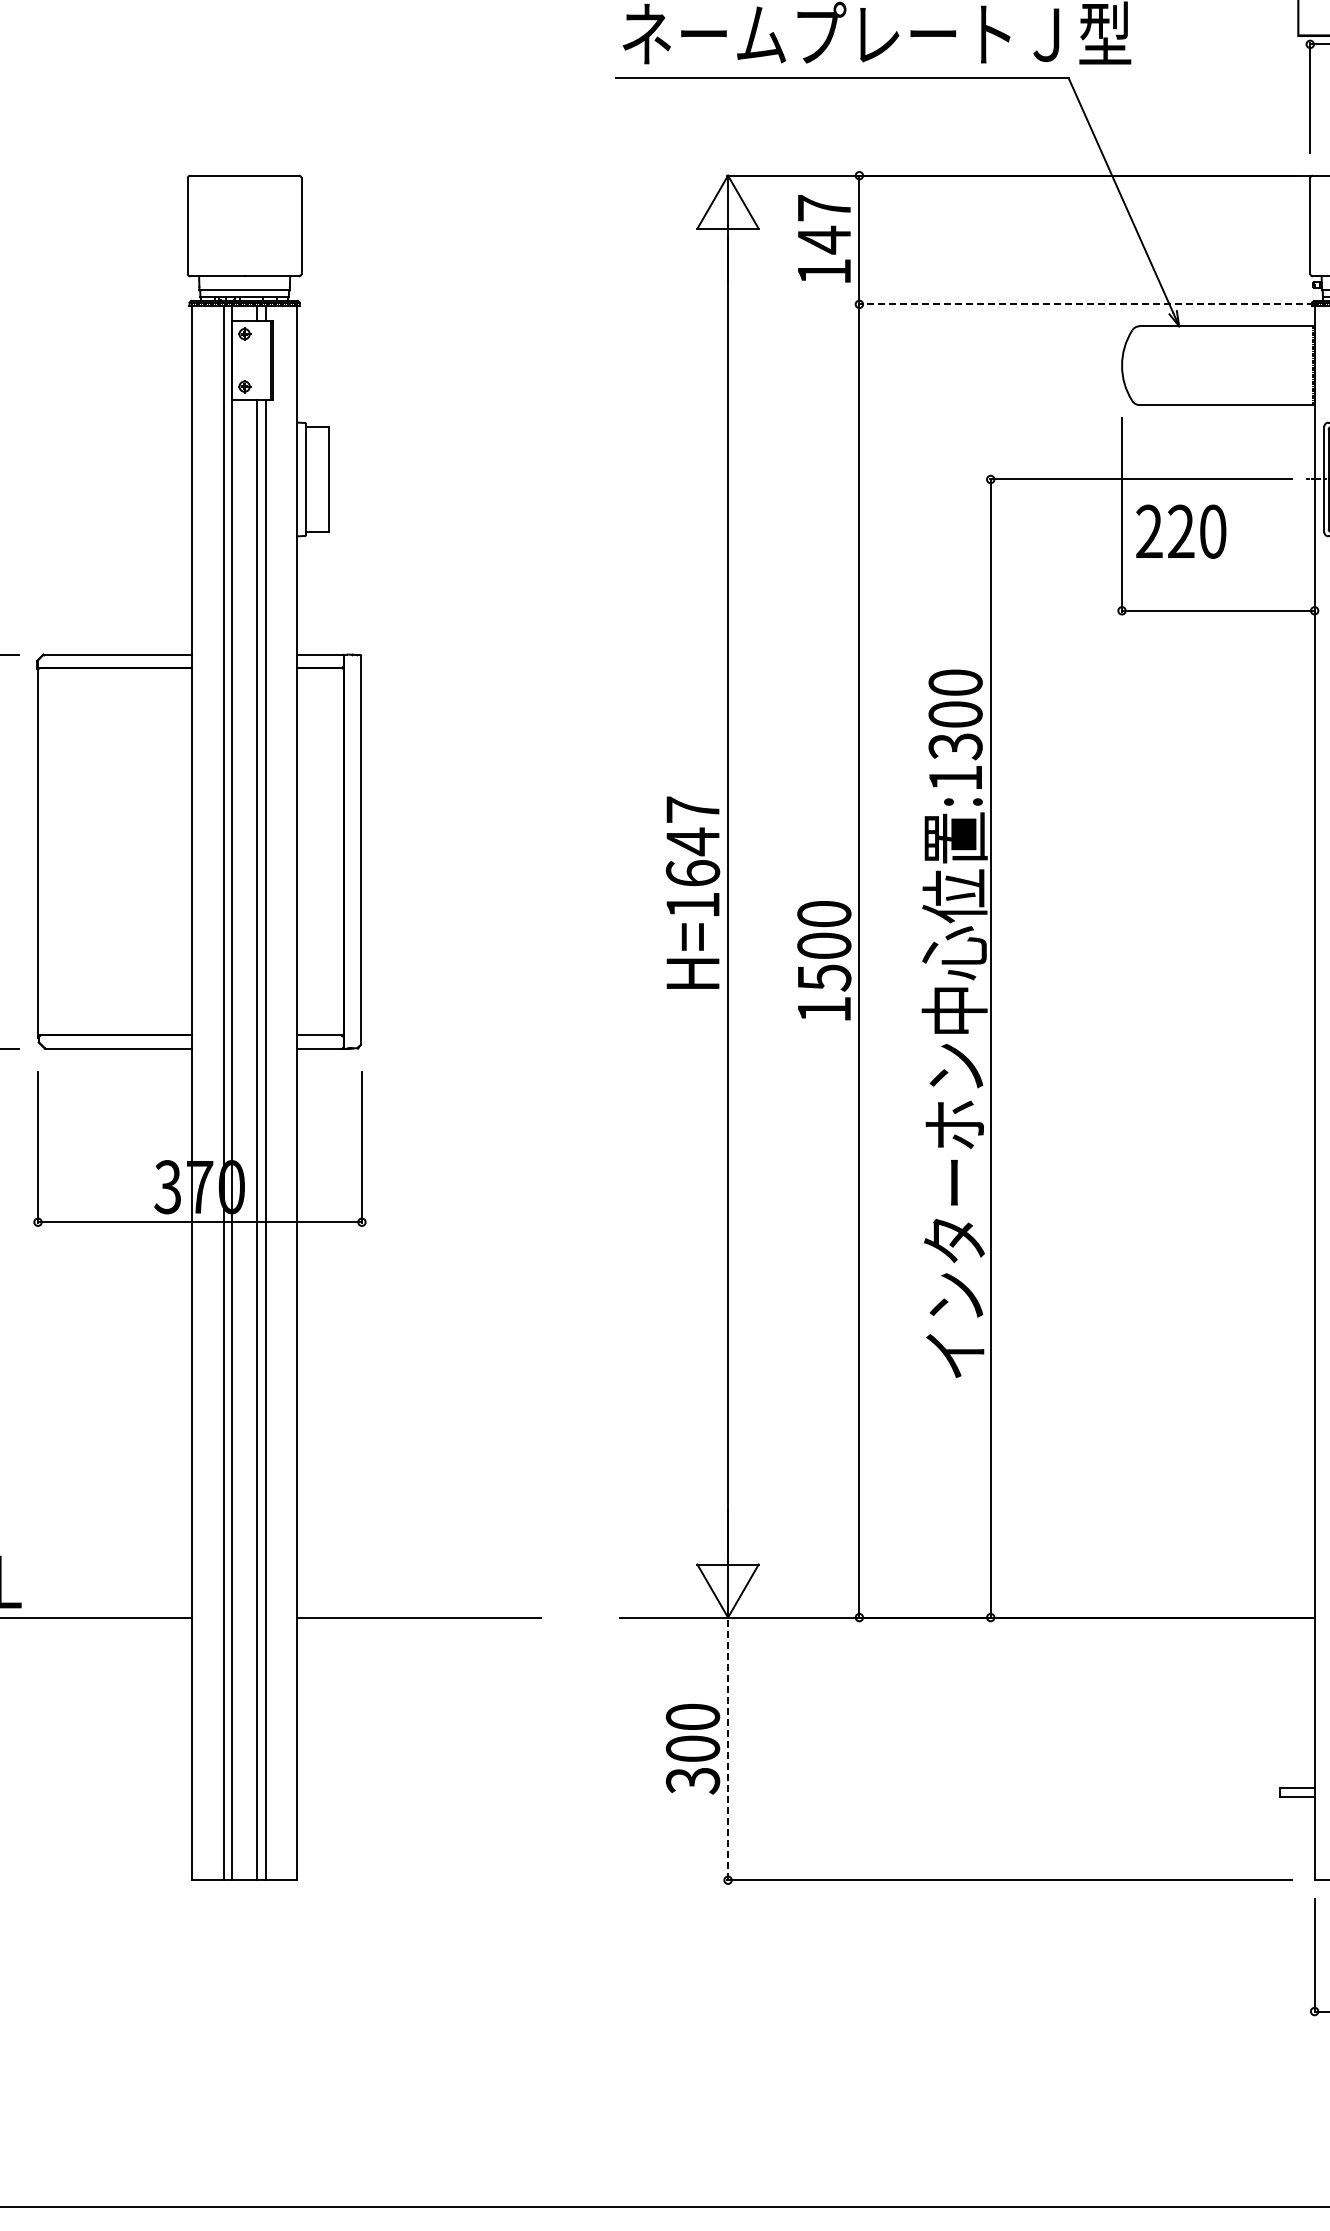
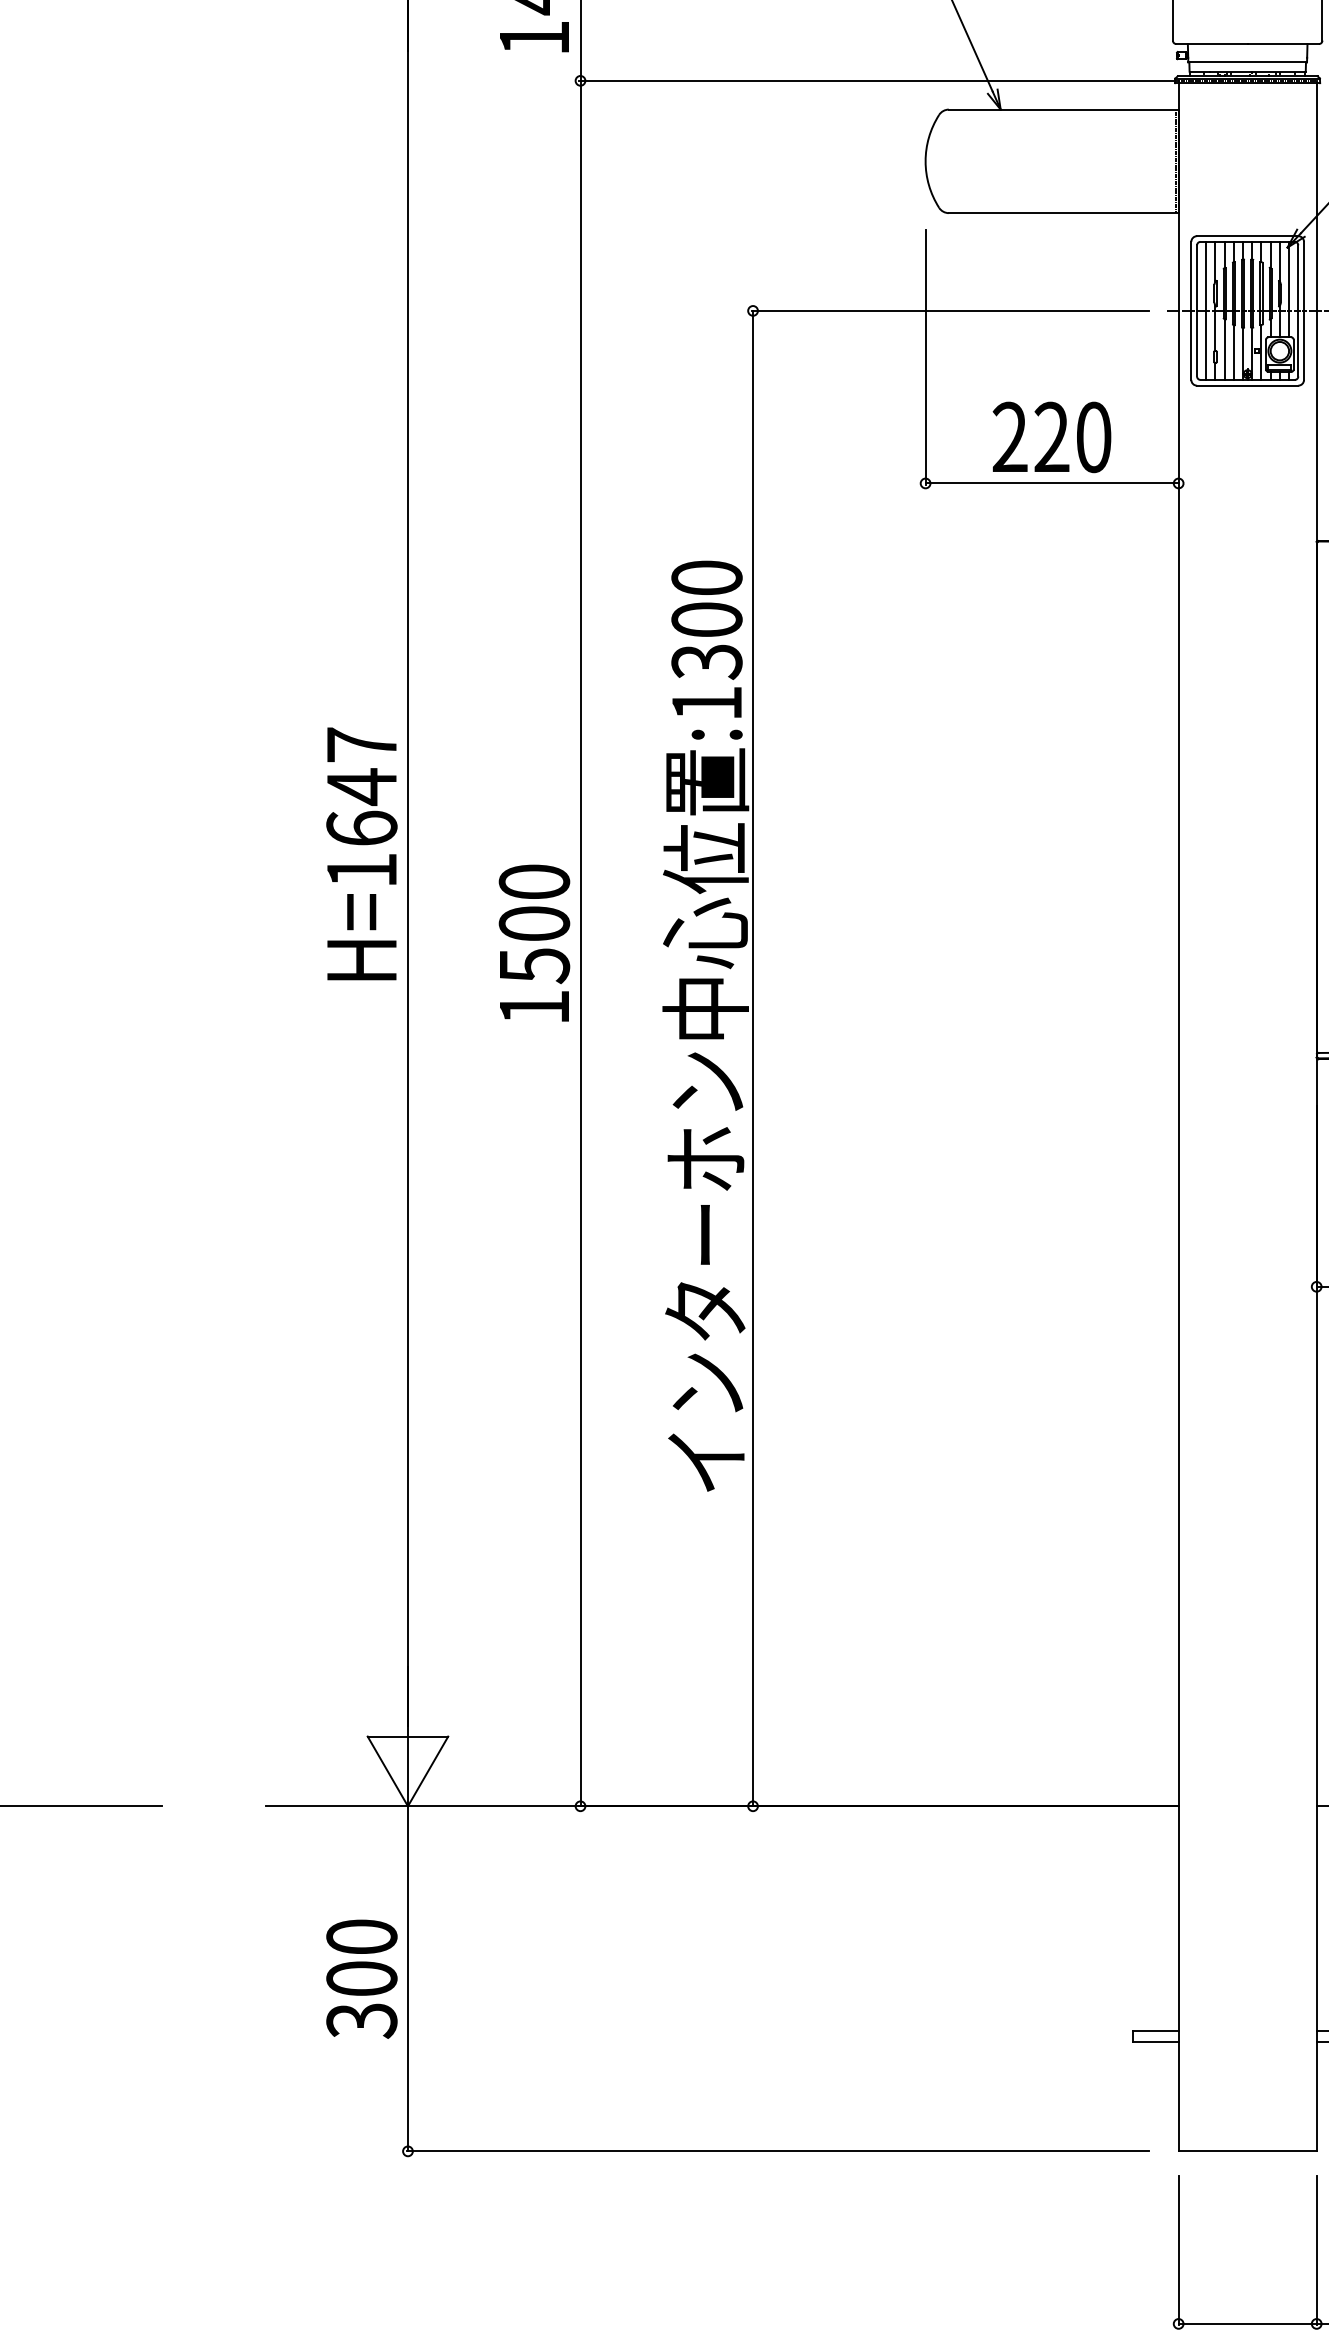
line: (1086, 304) -> (878, 81), dashed -> solid
text: (1181, 531) -> (1052, 437), moved
line: (728, 1748) -> (408, 1978), dashed -> solid

